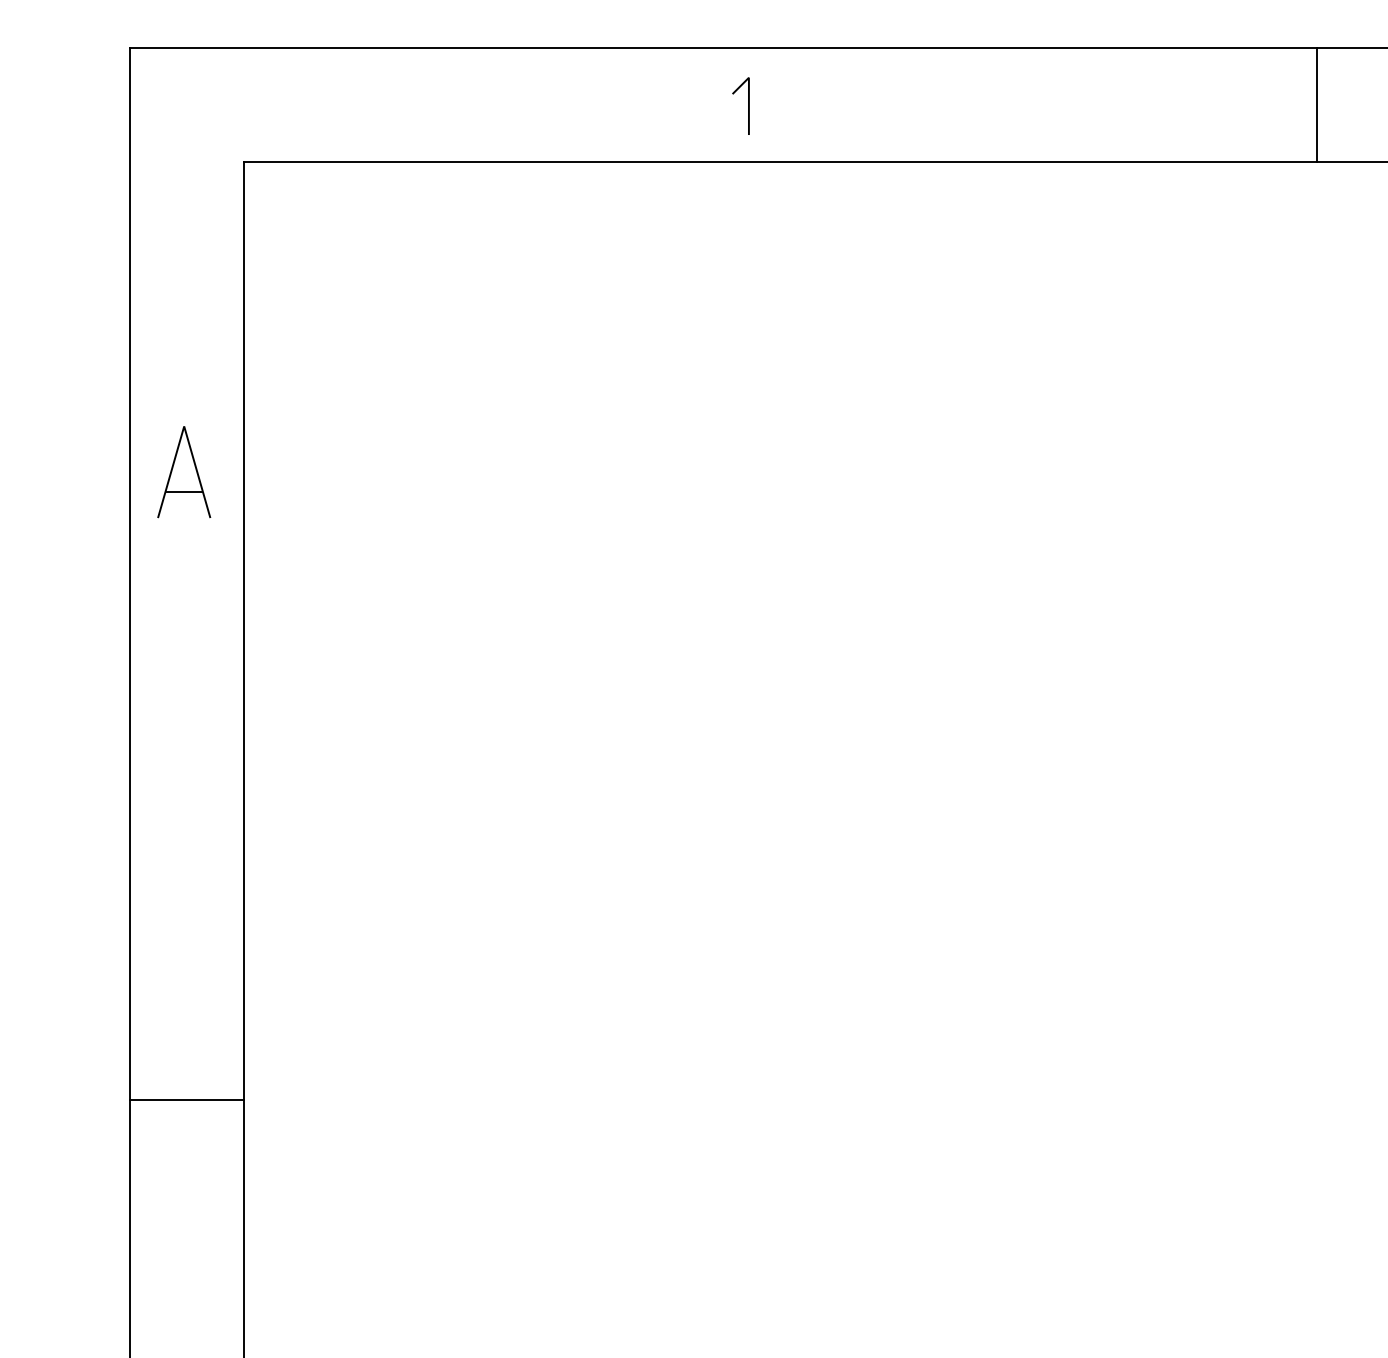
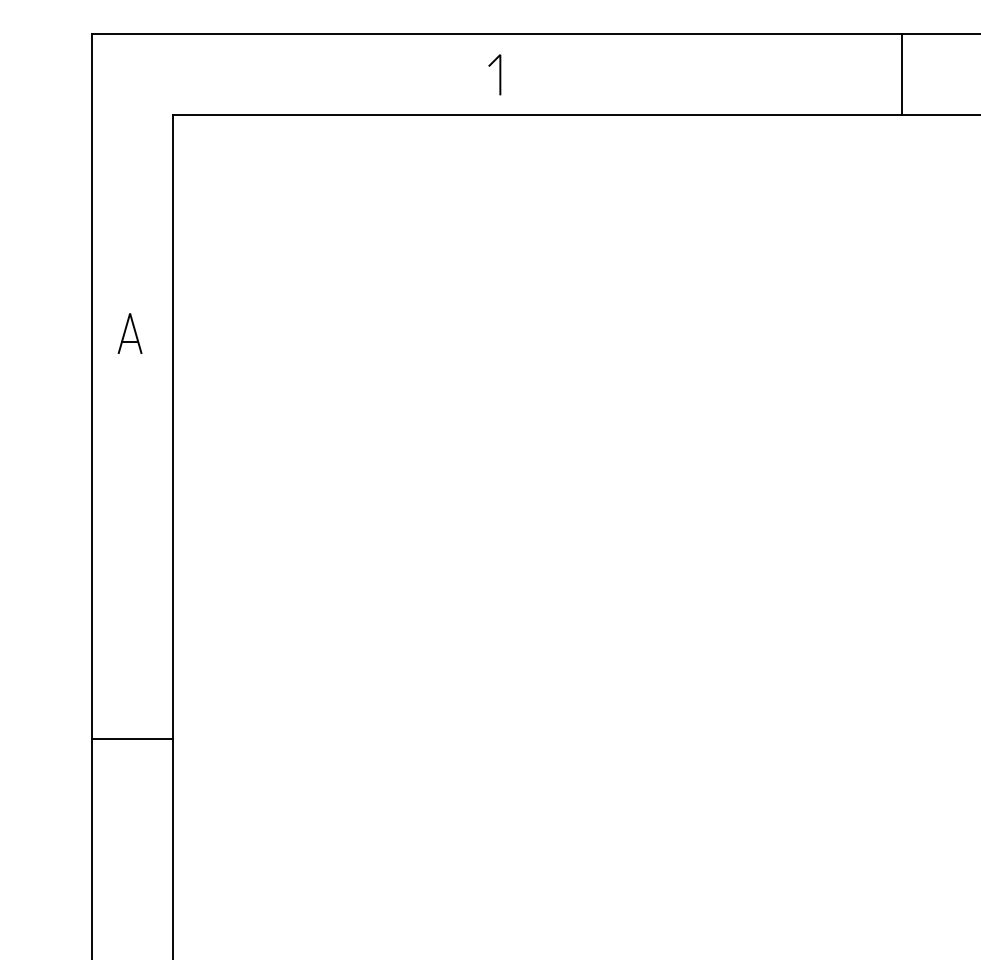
line: (1316, 104) -> (901, 73), moved
line: (748, 105) -> (500, 74), moved
part: (184, 471) -> (130, 333), size x0.62
line: (186, 1099) -> (131, 738), moved

